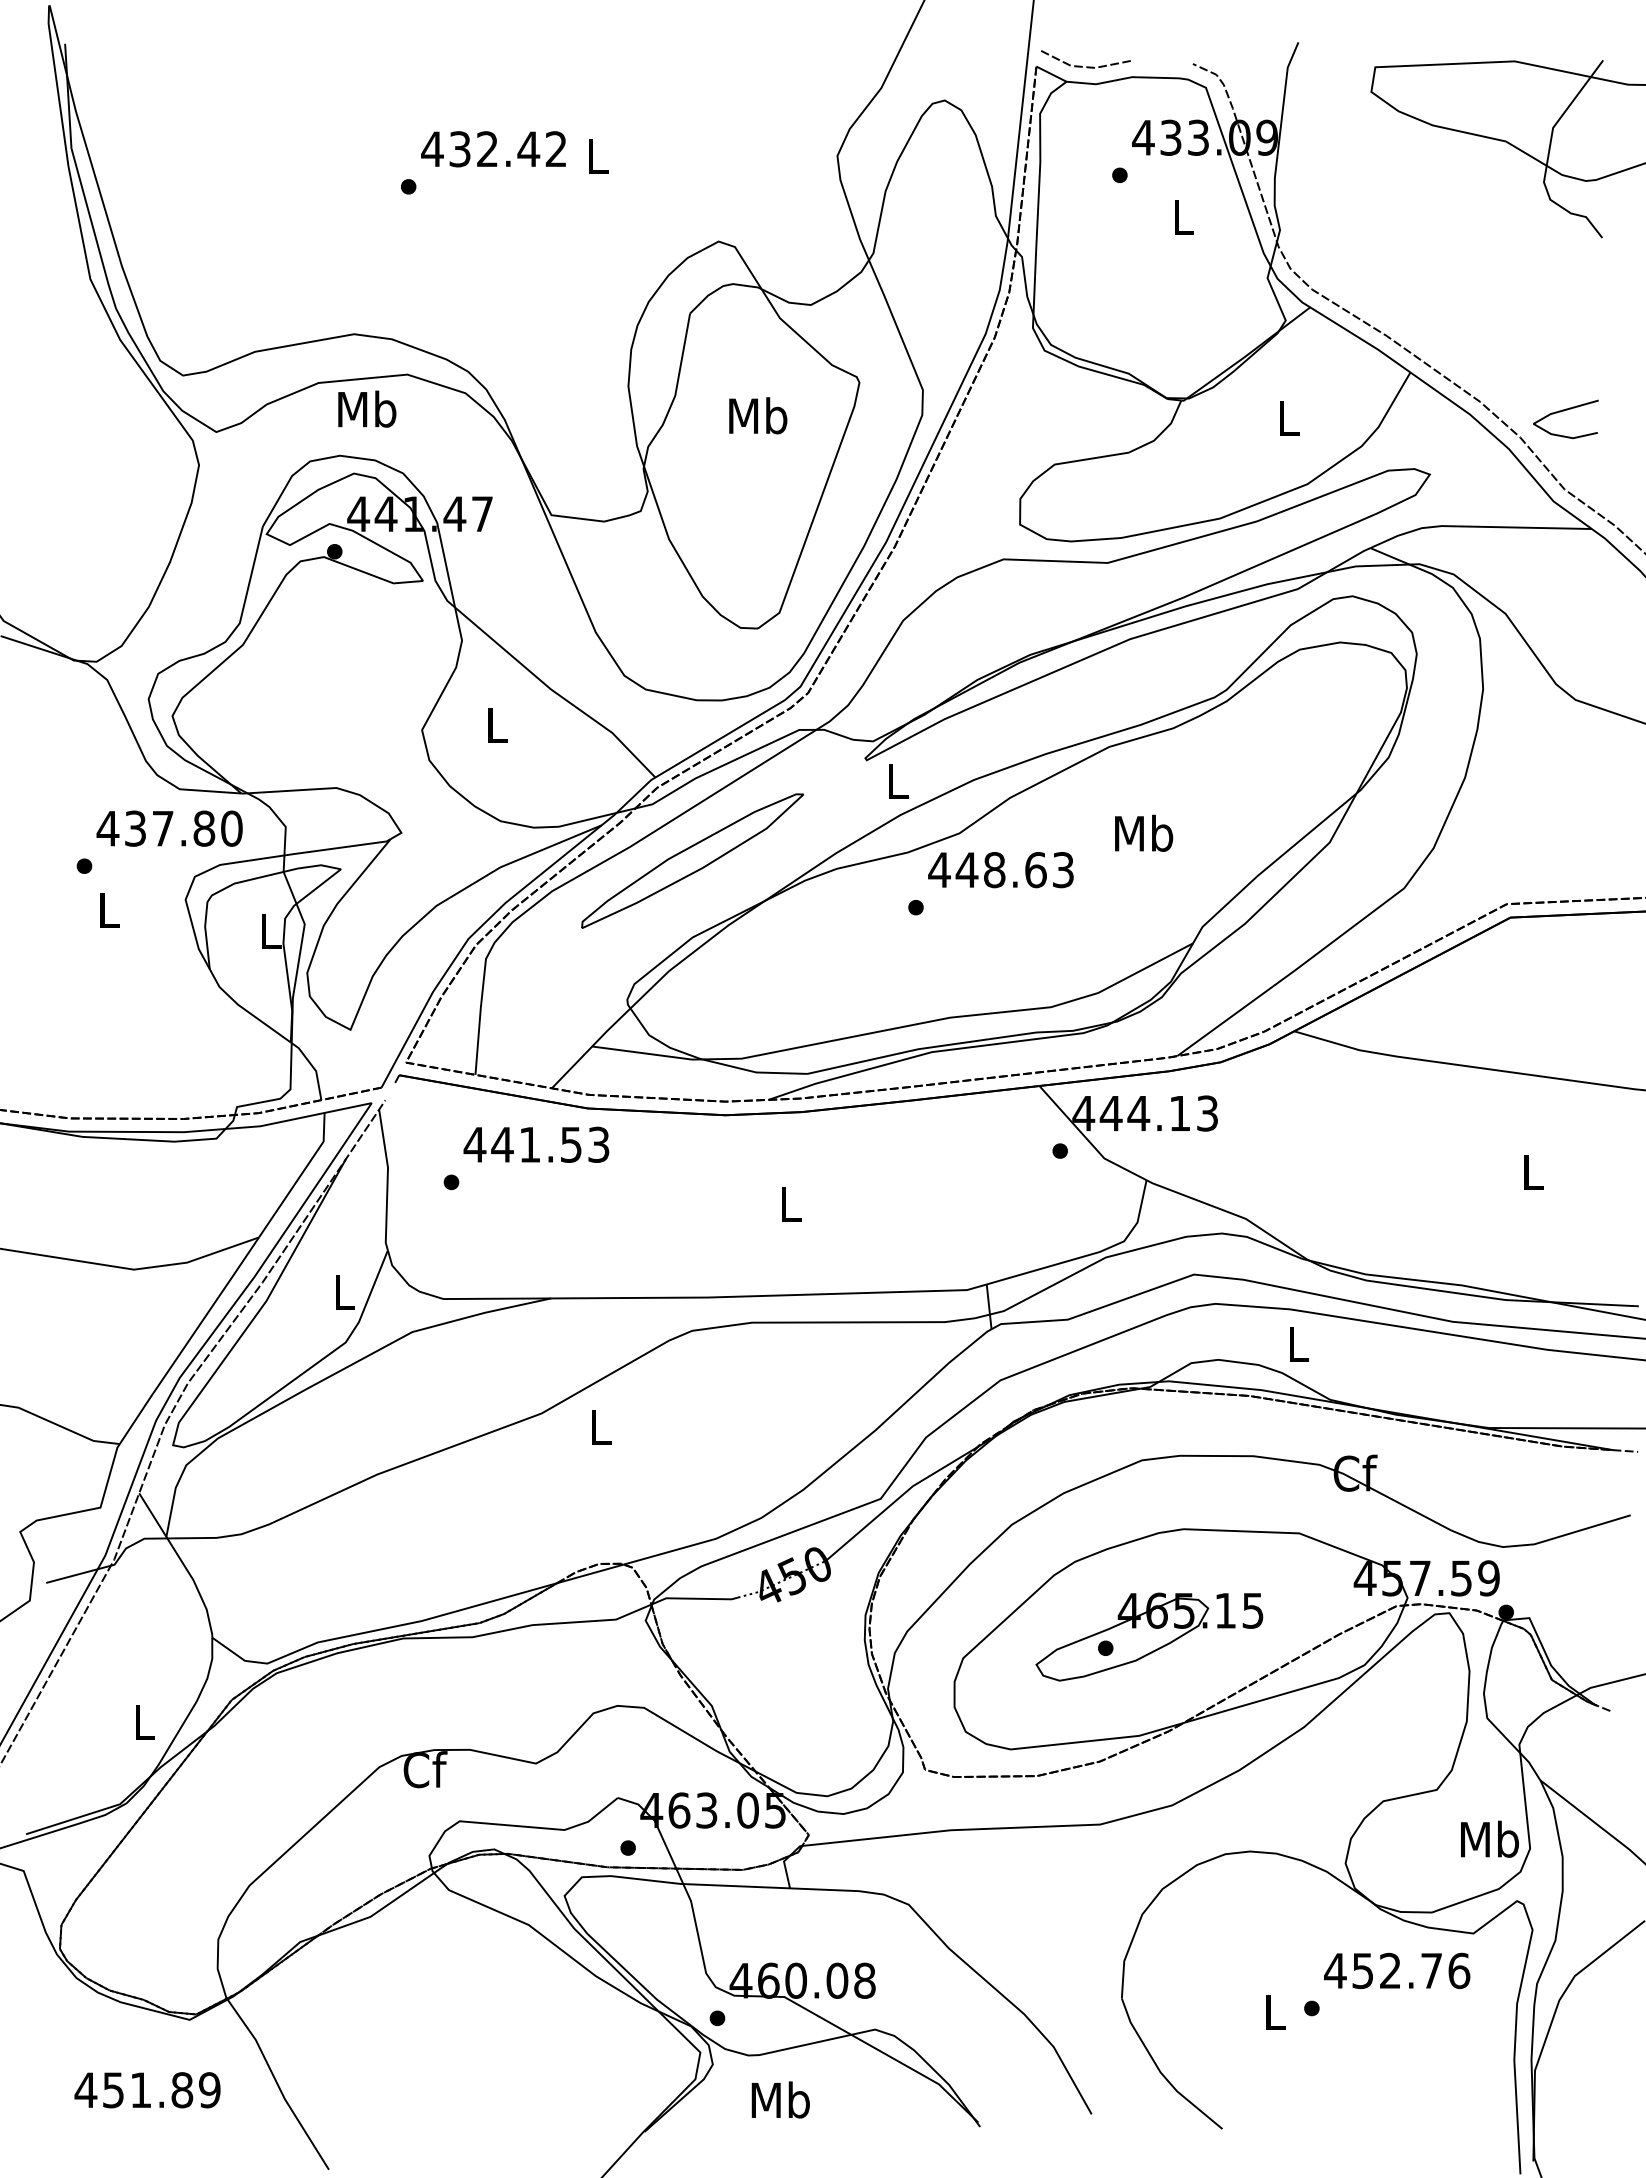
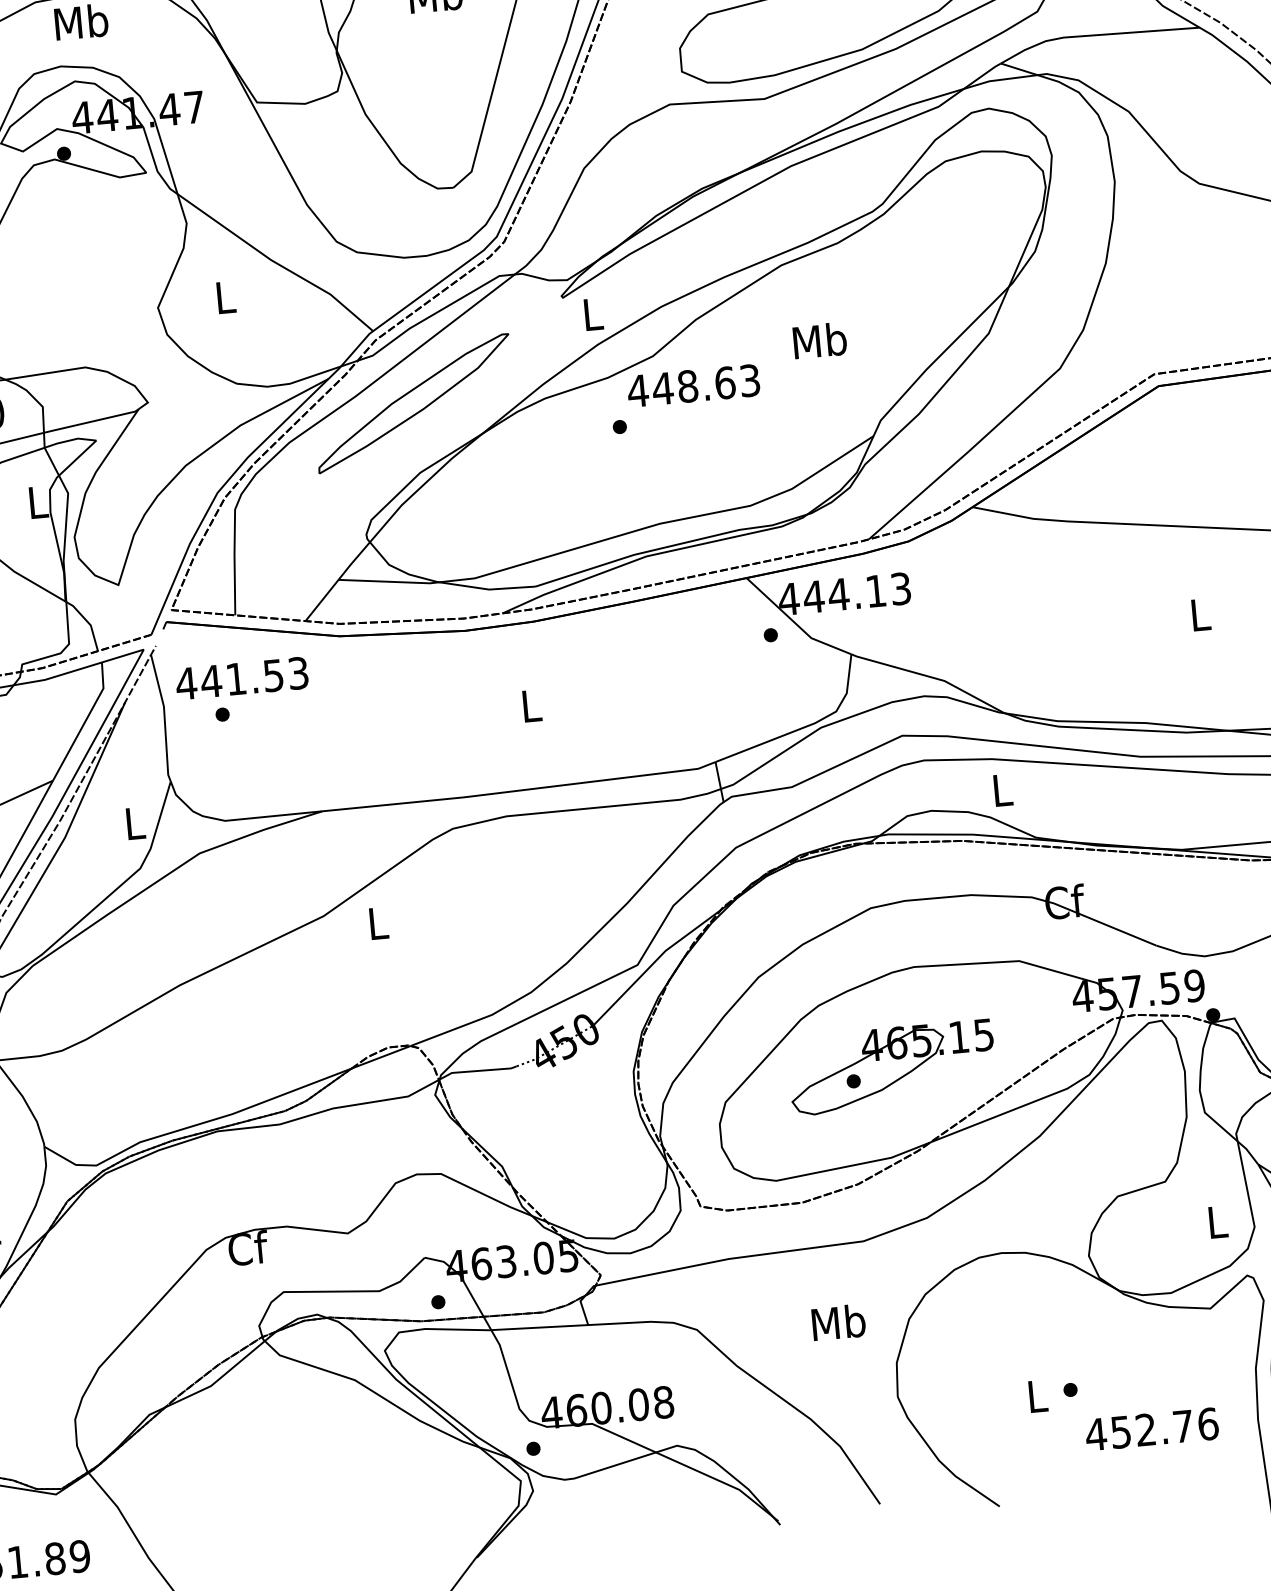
text: (536, 1144) -> (242, 678), moved
text: (1489, 1838) -> (1217, 1221), Mb -> L
text: (1397, 1970) -> (1152, 1428), moved
text: (780, 2099) -> (838, 1322), moved

